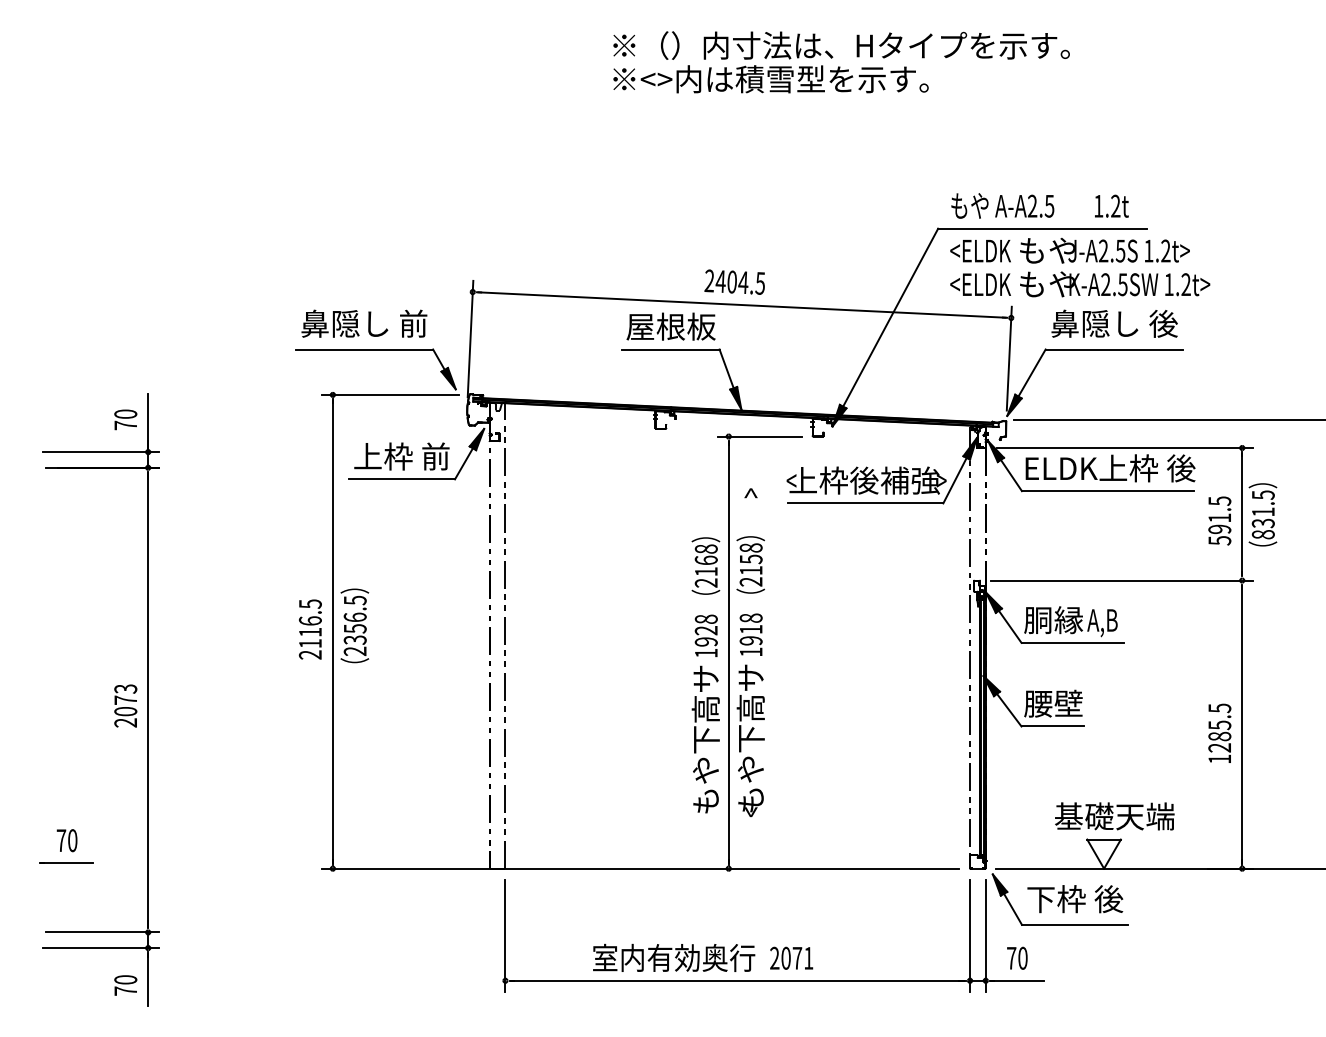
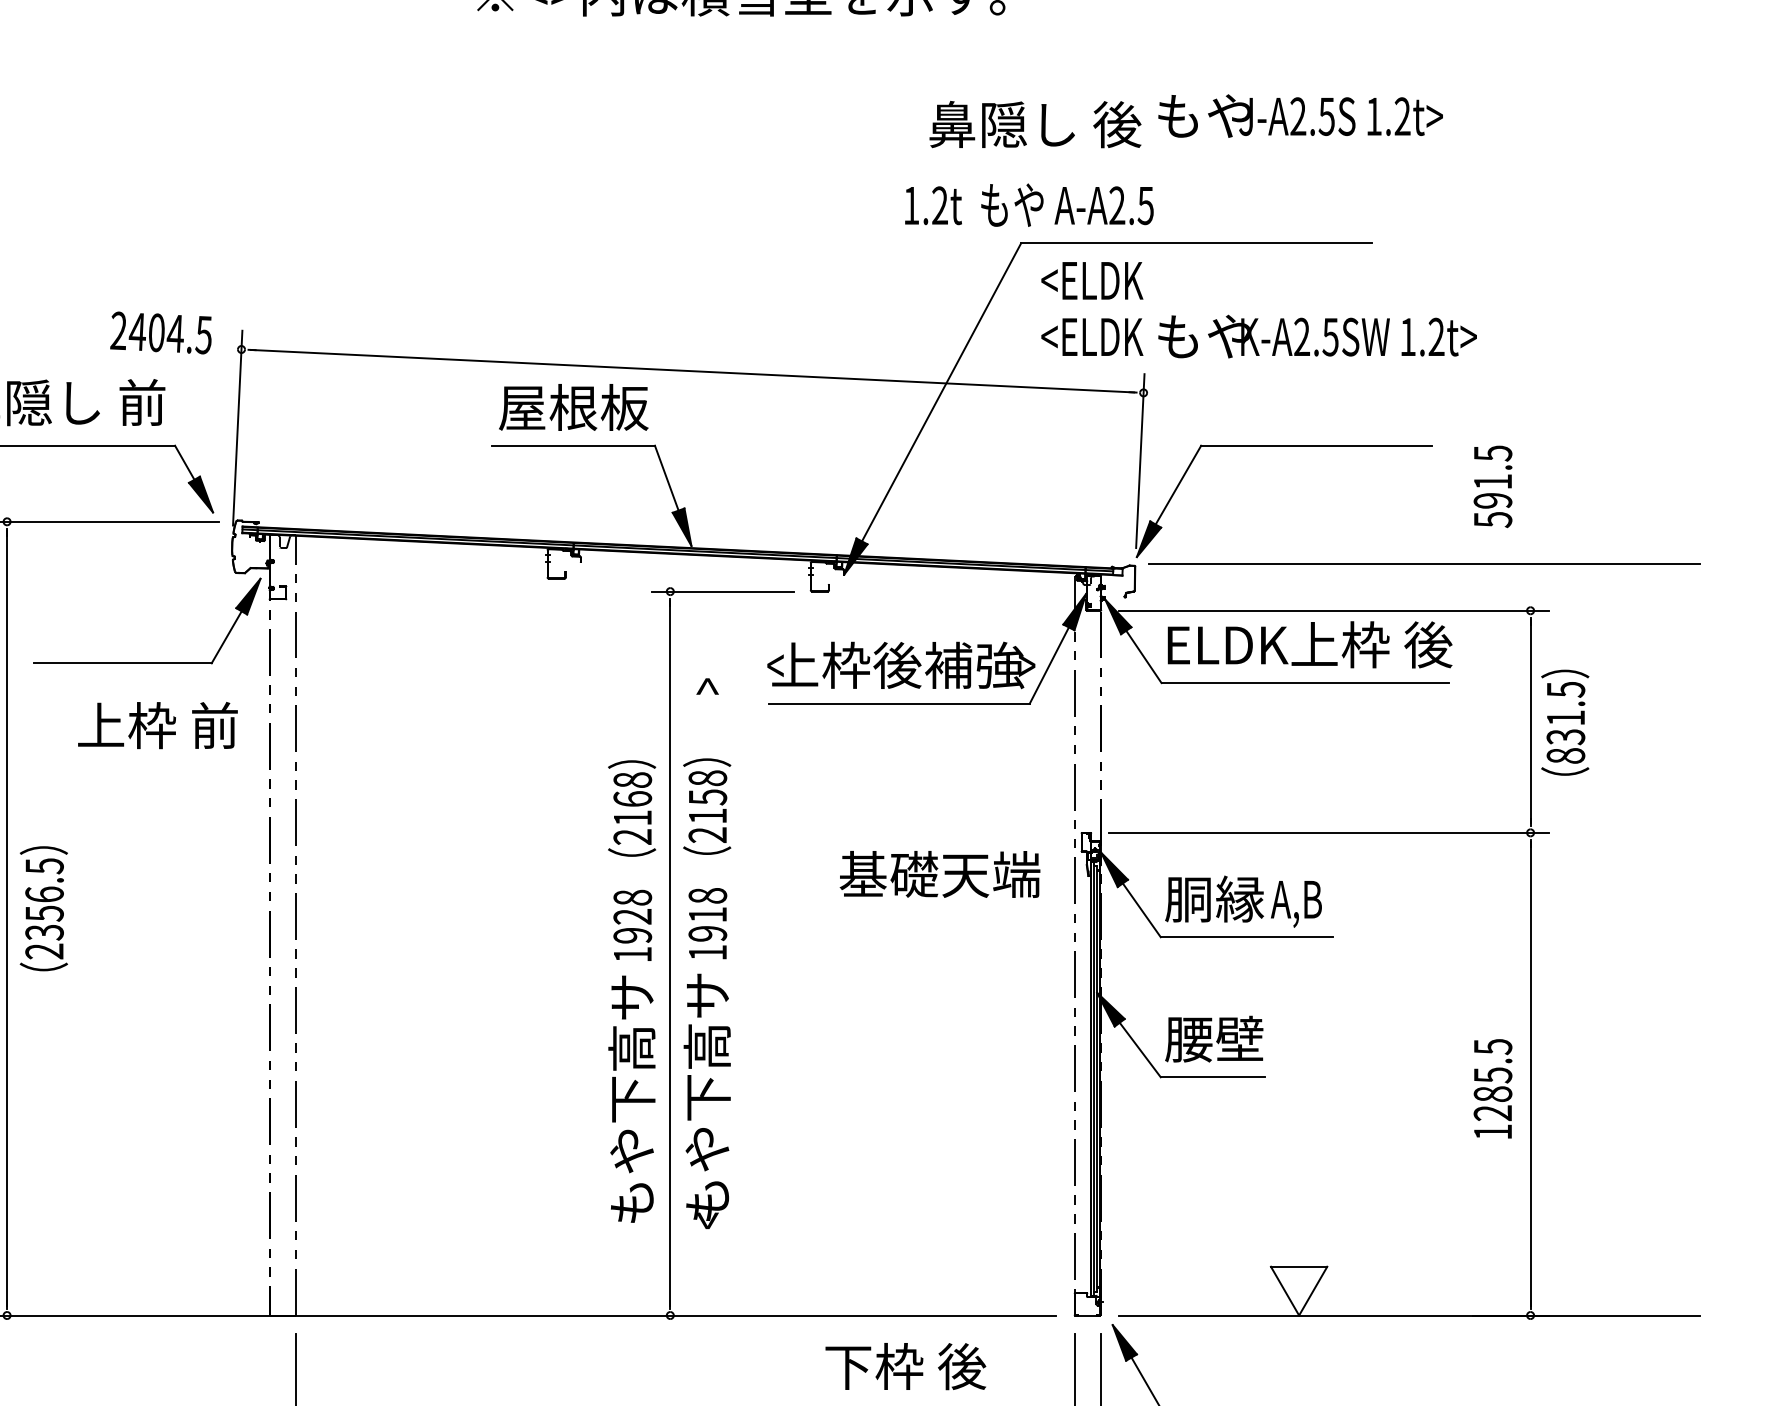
text: (1002, 205) -> (1066, 204), moved
text: (1111, 205) -> (932, 204), moved
text: (1104, 250) -> (1299, 115), moved
text: (734, 281) -> (160, 331), moved
text: (1114, 323) -> (1035, 124), moved
text: (401, 456) -> (157, 725), moved
text: (1219, 520) -> (1492, 485), moved
text: (1114, 816) -> (939, 874), moved
text: (1075, 899) -> (906, 1367), moved

